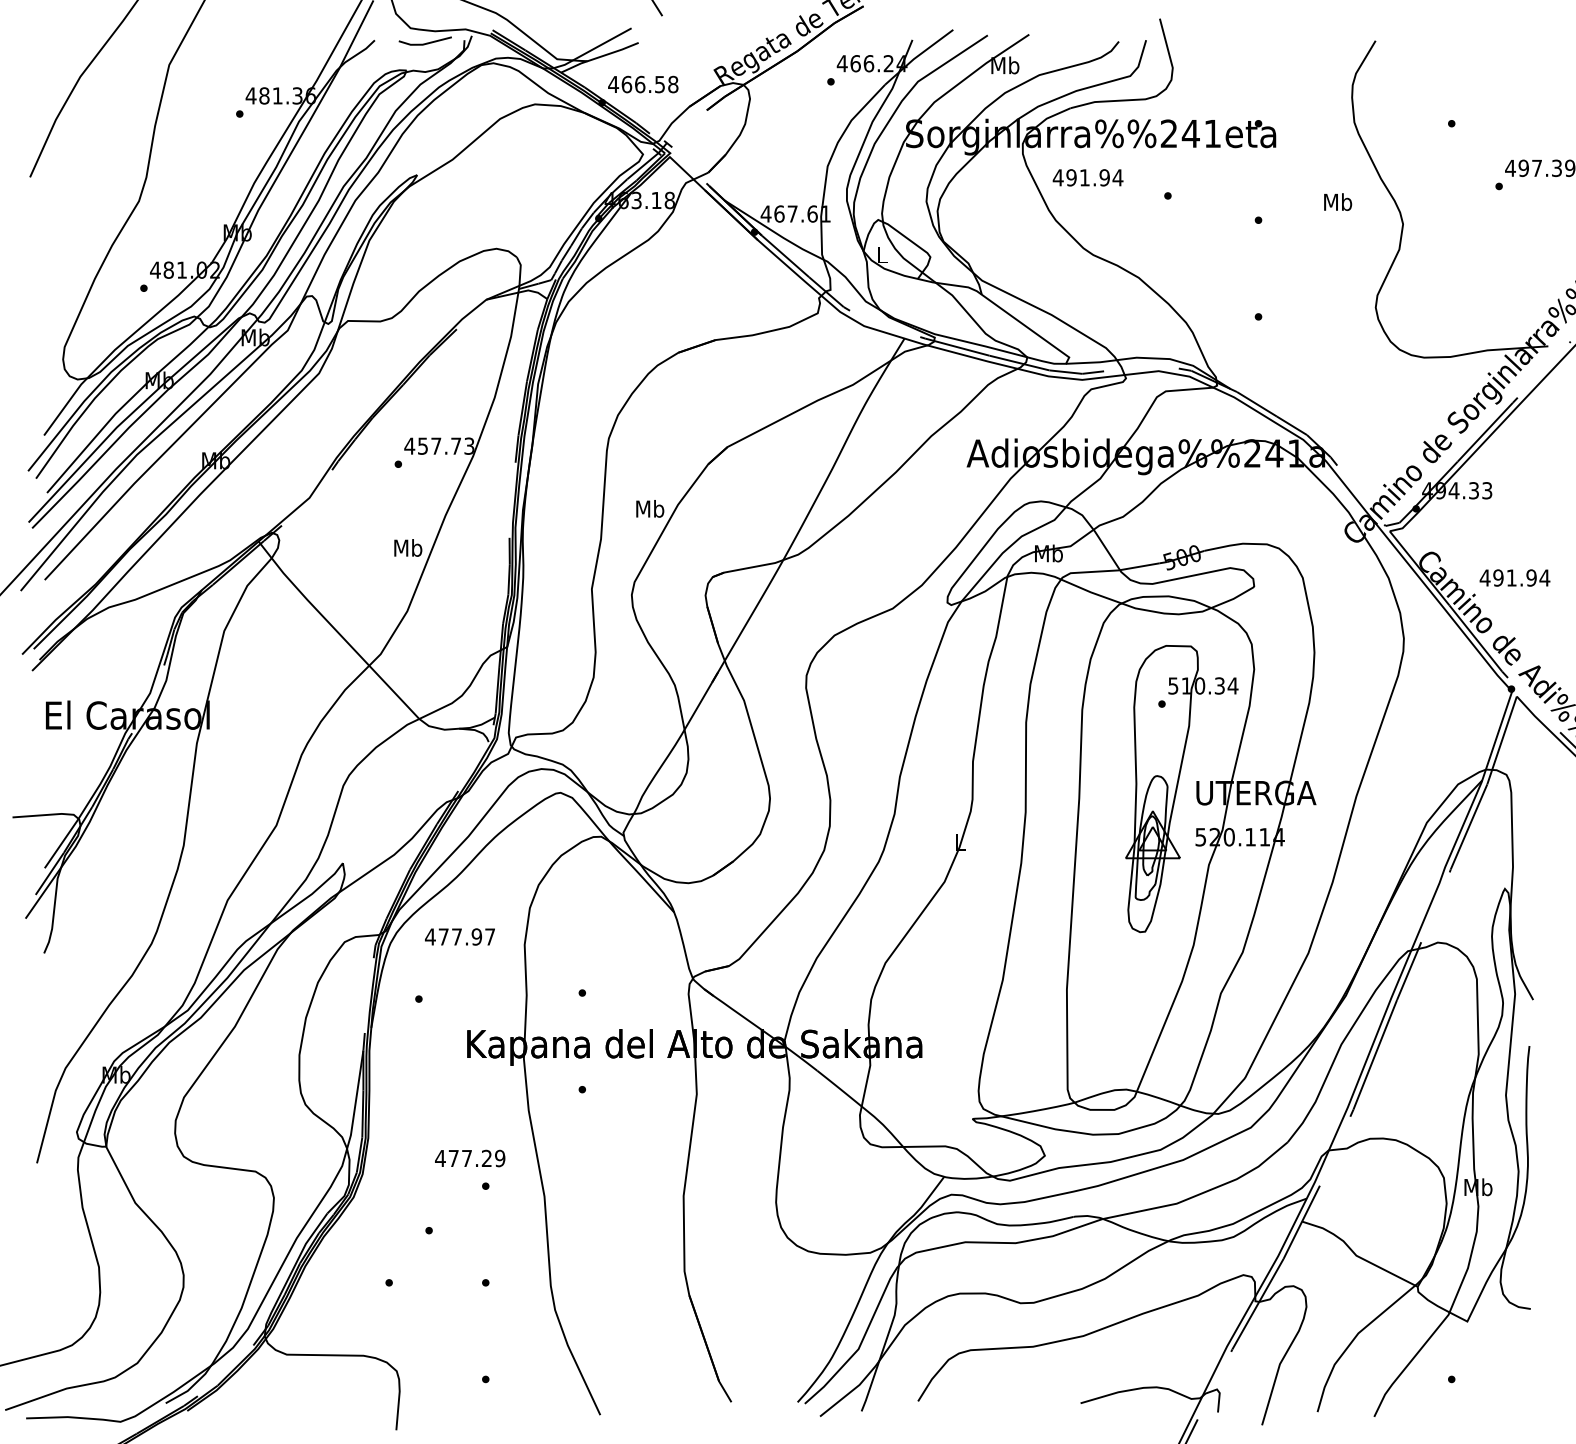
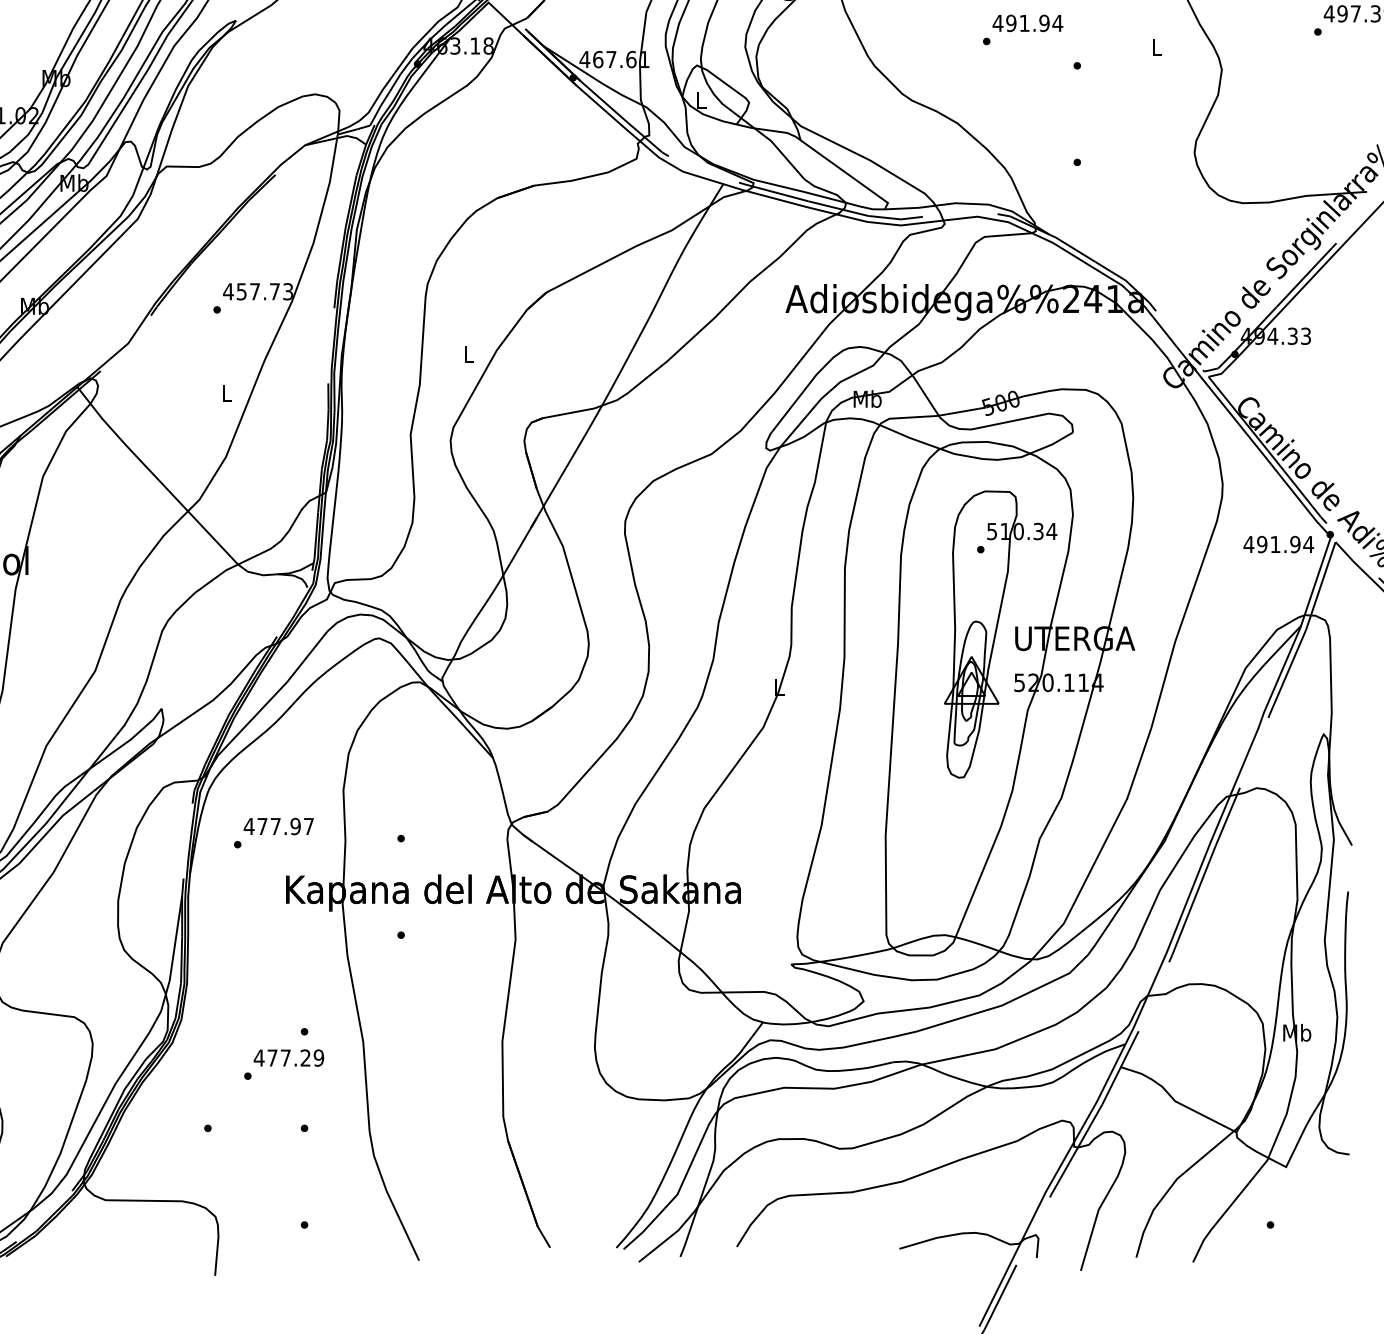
text: (1087, 177) -> (1027, 23), moved
text: (1338, 202) -> (1157, 48), Mb -> L
text: (650, 508) -> (469, 354), Mb -> L
text: (408, 547) -> (227, 393), Mb -> L
text: (1514, 577) -> (1278, 544), moved
text: (459, 936) -> (278, 826), moved
text: (470, 1158) -> (289, 1058), moved

